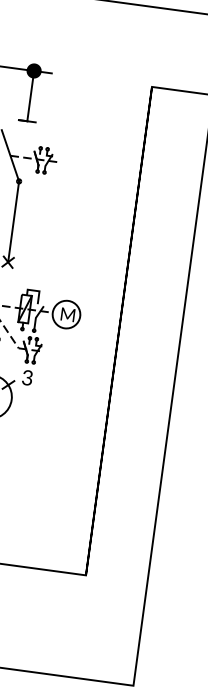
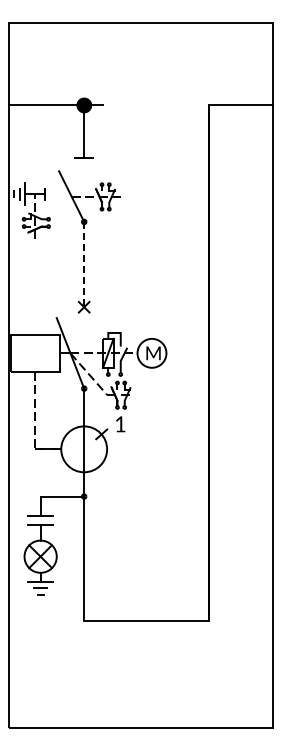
line: (13, 221) -> (84, 264), solid -> dashed
text: (27, 378) -> (120, 424), 3 -> 1

